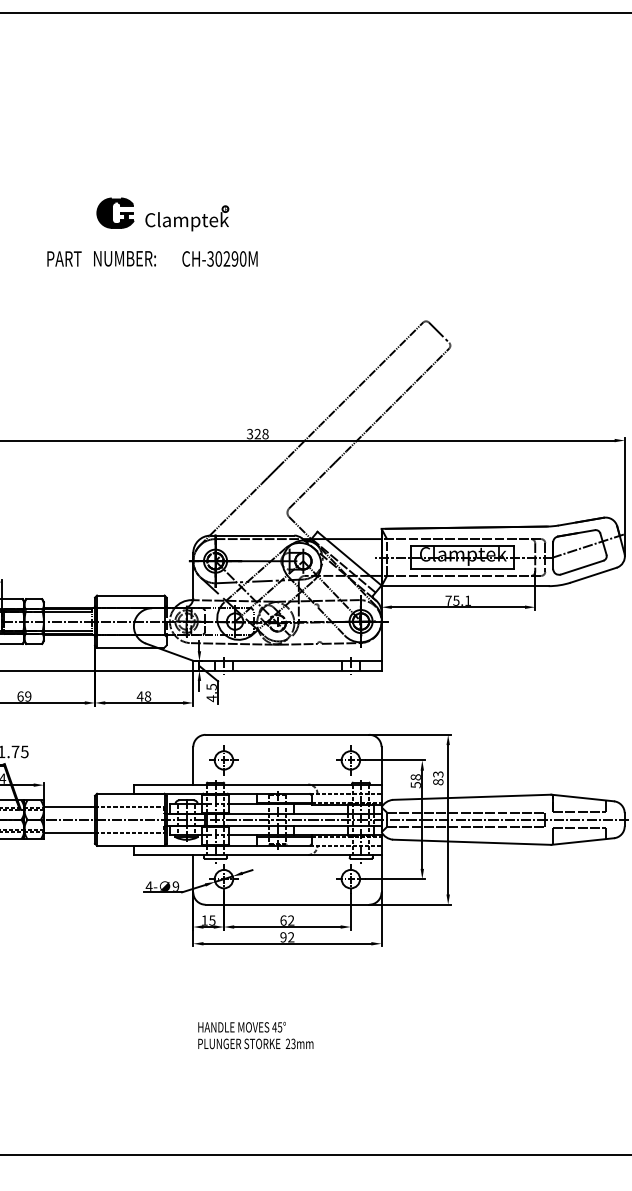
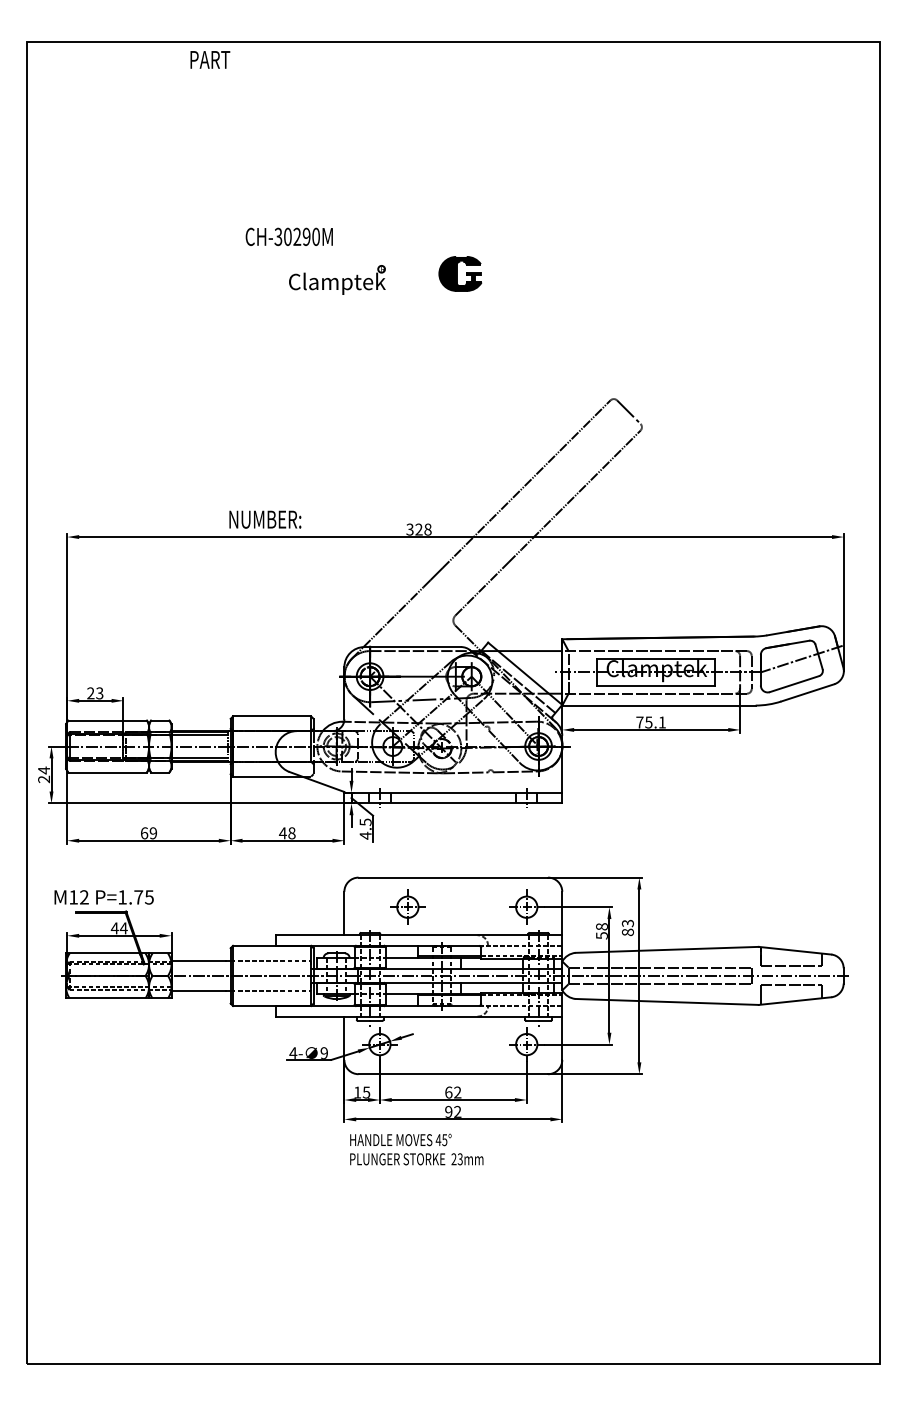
part: (115, 212) -> (460, 273), moved
text: (64, 258) -> (210, 59), moved
text: (125, 258) -> (265, 519), moved
text: (219, 258) -> (288, 236), moved
part: (223, 759) -> (407, 906), moved
text: (255, 1035) -> (416, 1149), moved

